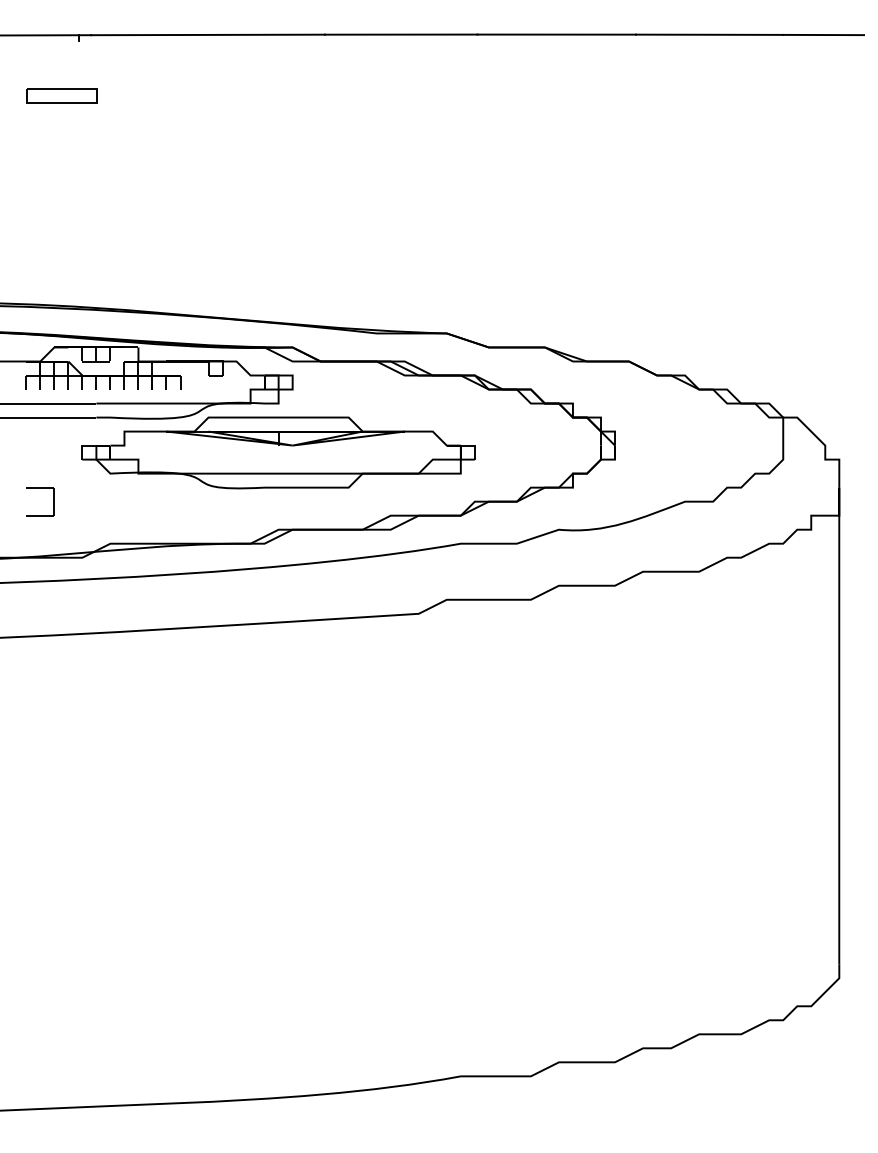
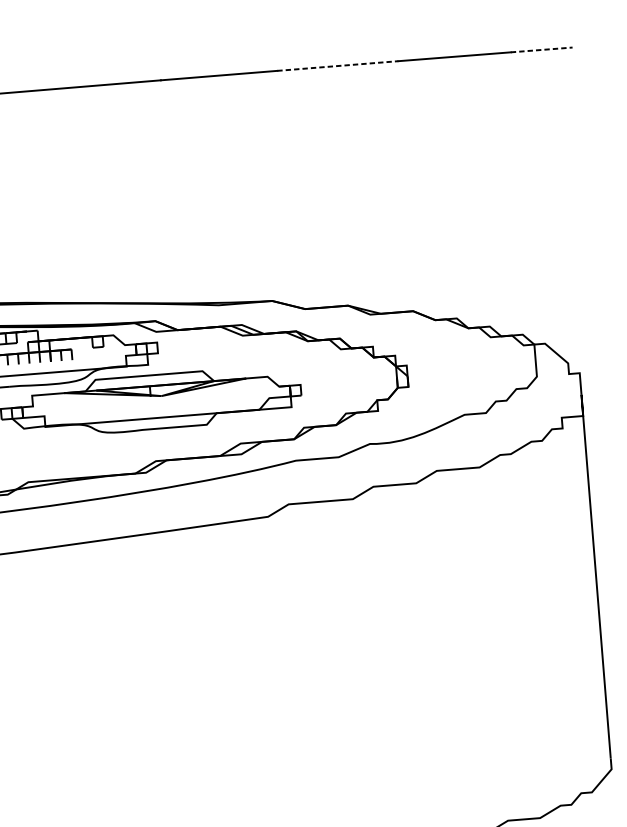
line: (557, 34) -> (338, 65), solid -> dashed
line: (824, 35) -> (542, 50), solid -> dashed

